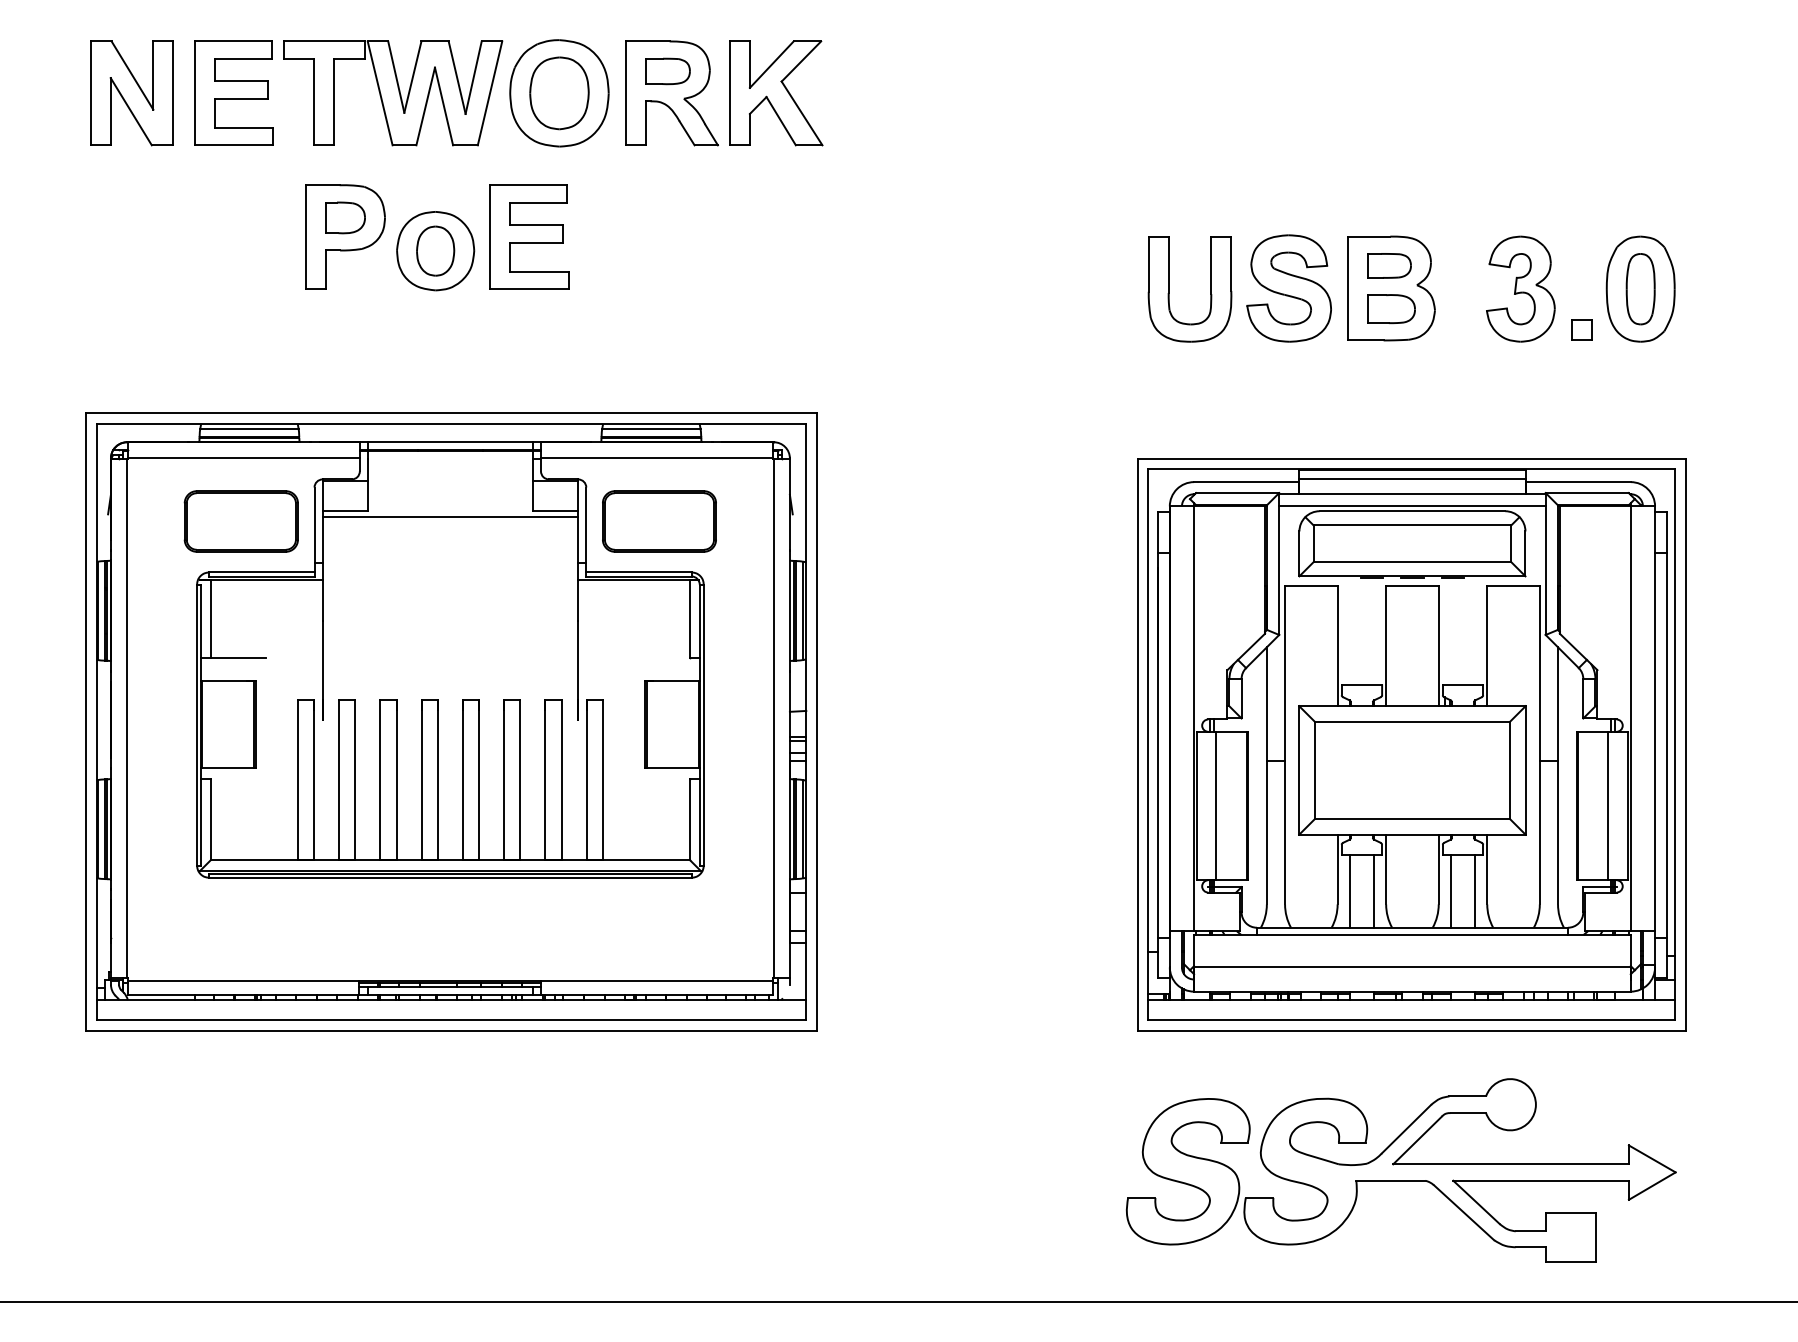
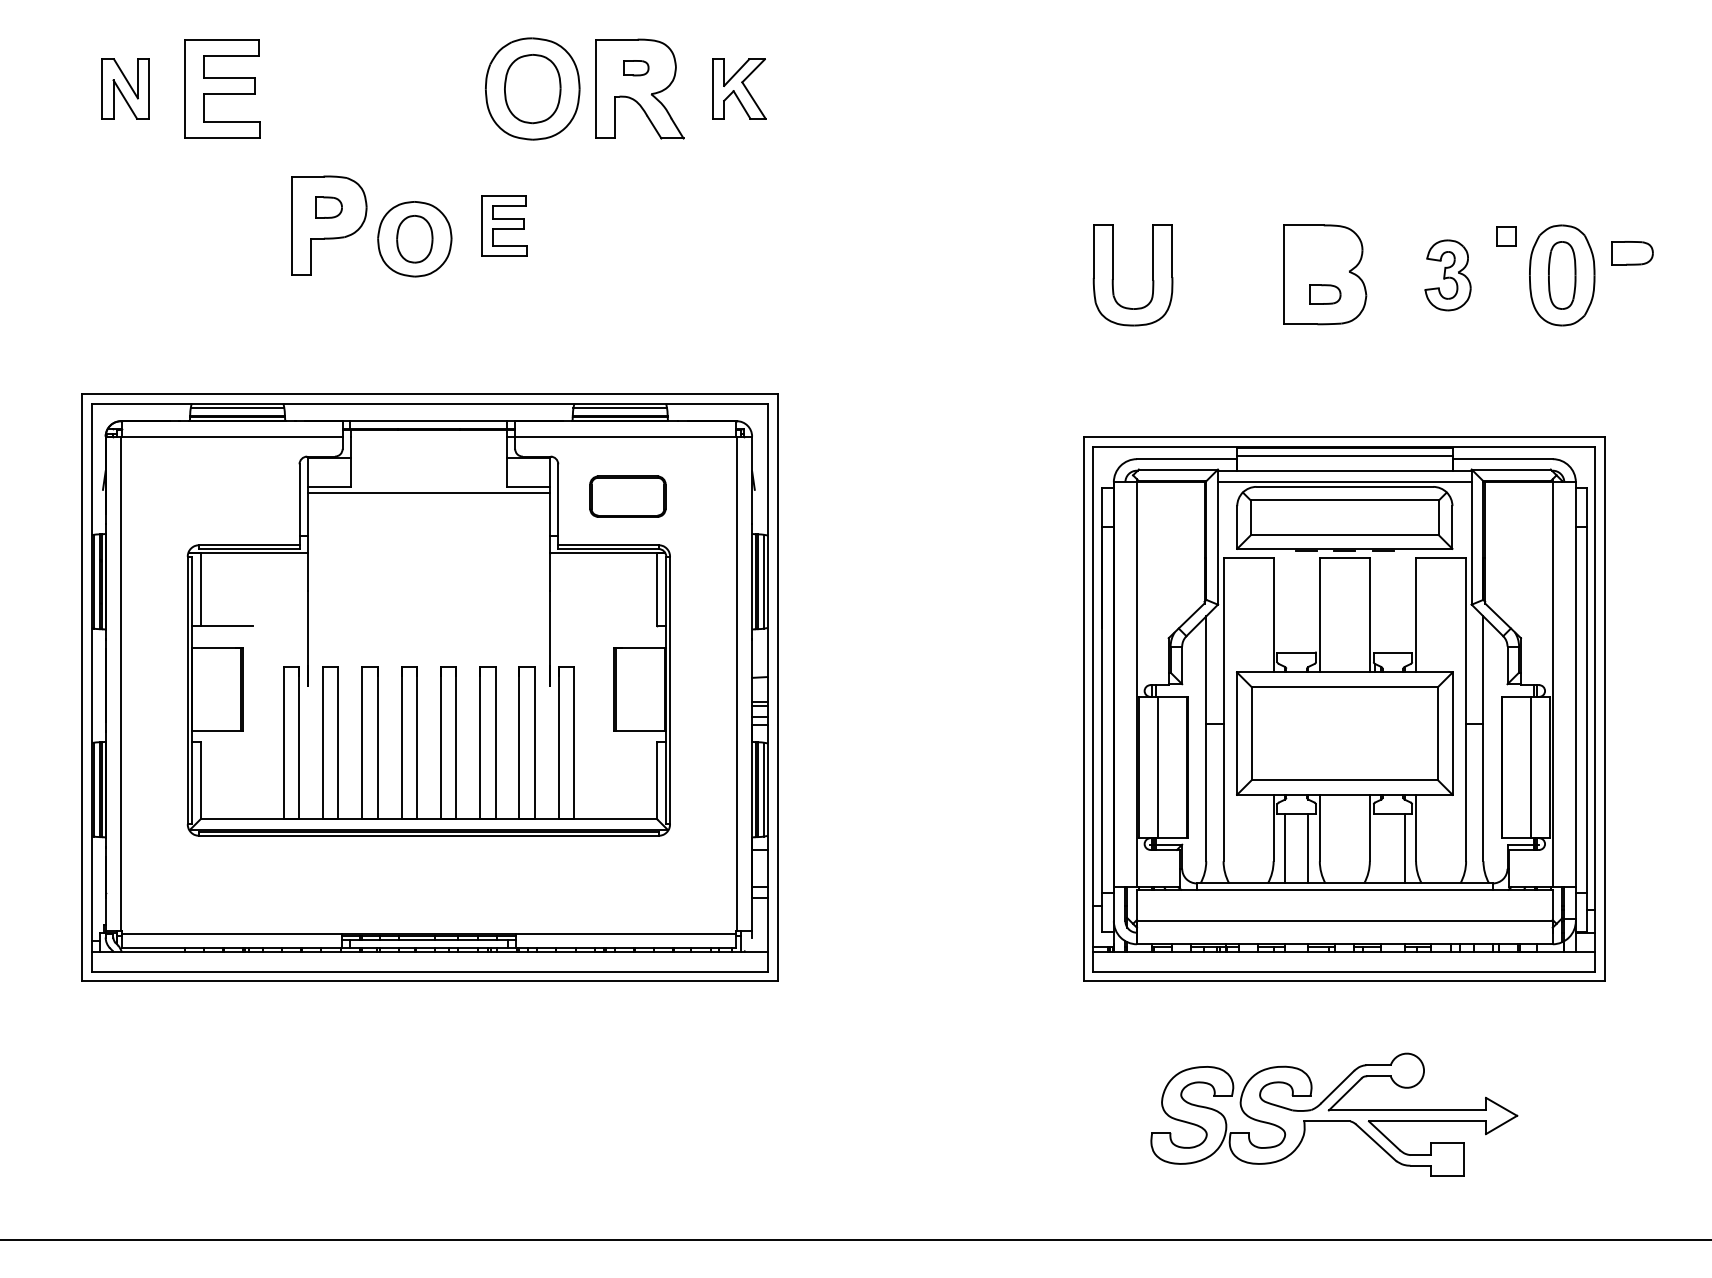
part: (667, 71) -> (635, 68), size x0.6
part: (131, 93) -> (125, 89), size x0.6
part: (393, 93) -> (374, 89), removed
part: (776, 93) -> (739, 89), size x0.6
part: (345, 217) -> (329, 207), size x0.7
part: (529, 236) -> (504, 225), size x0.6
part: (1389, 265) -> (1632, 252), moved
part: (1288, 288) -> (1226, 274), removed
part: (1520, 288) -> (1447, 274), size x0.7
part: (1391, 309) -> (1324, 294), size x0.7
part: (1581, 329) -> (1505, 235), moved
part: (240, 521) -> (229, 496), removed
part: (659, 521) -> (627, 496), size x0.7
line: (1450, 890) -> (1381, 847), removed
part: (1401, 1170) -> (1334, 1114), size x0.7

